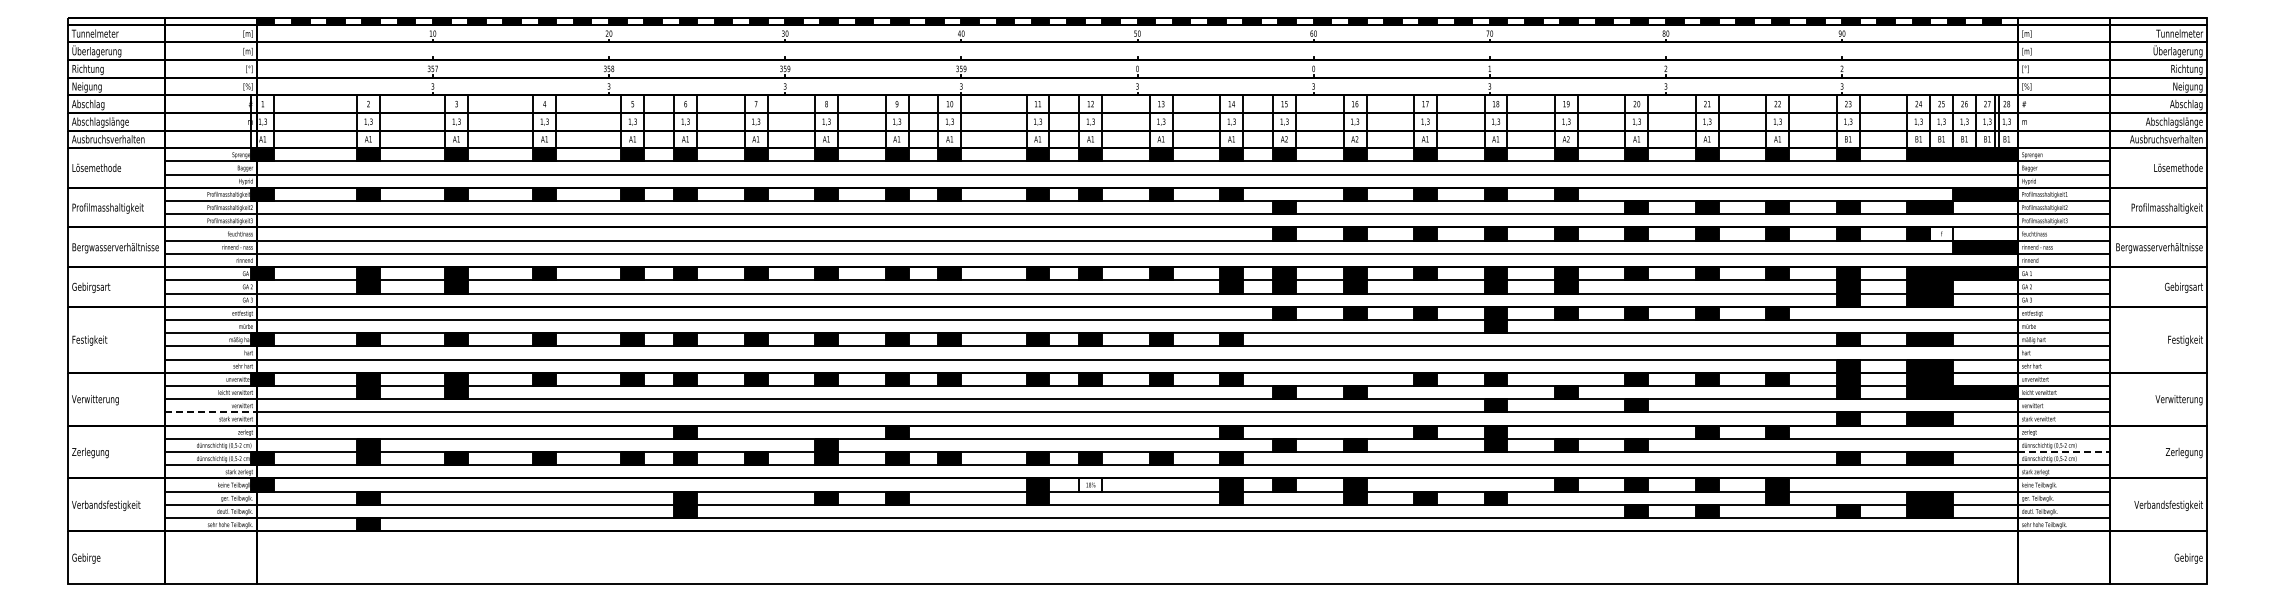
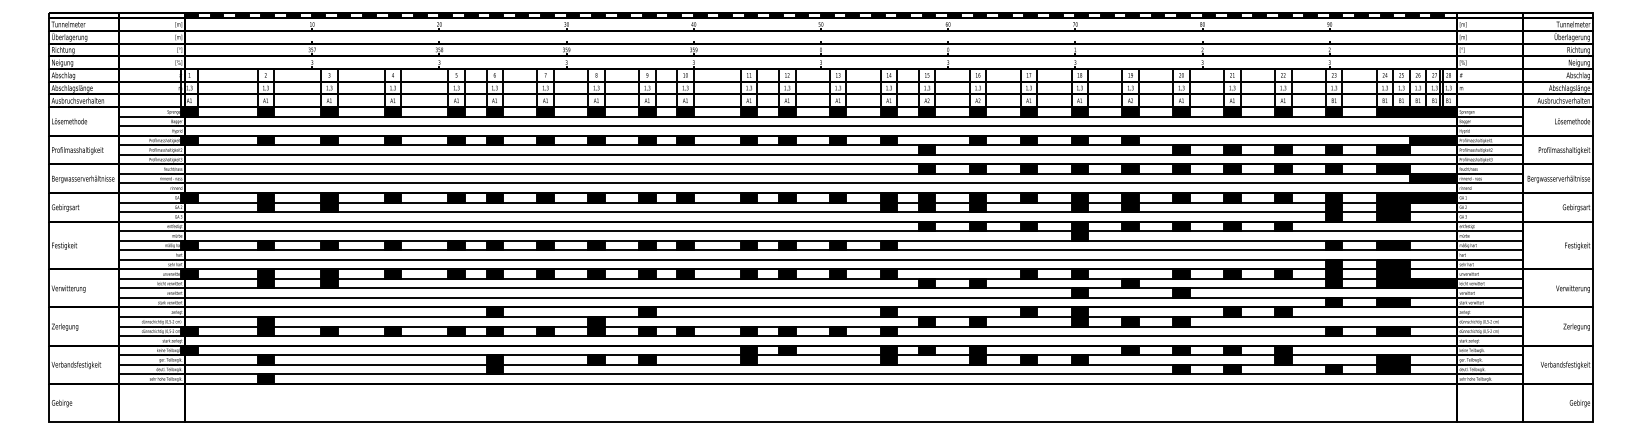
fill: (1941, 233) -> (1401, 168), added
line: (210, 412) -> (151, 298), dashed -> solid
line: (2064, 452) -> (1490, 326), dashed -> solid
fill: (1090, 484) -> (787, 349), added

